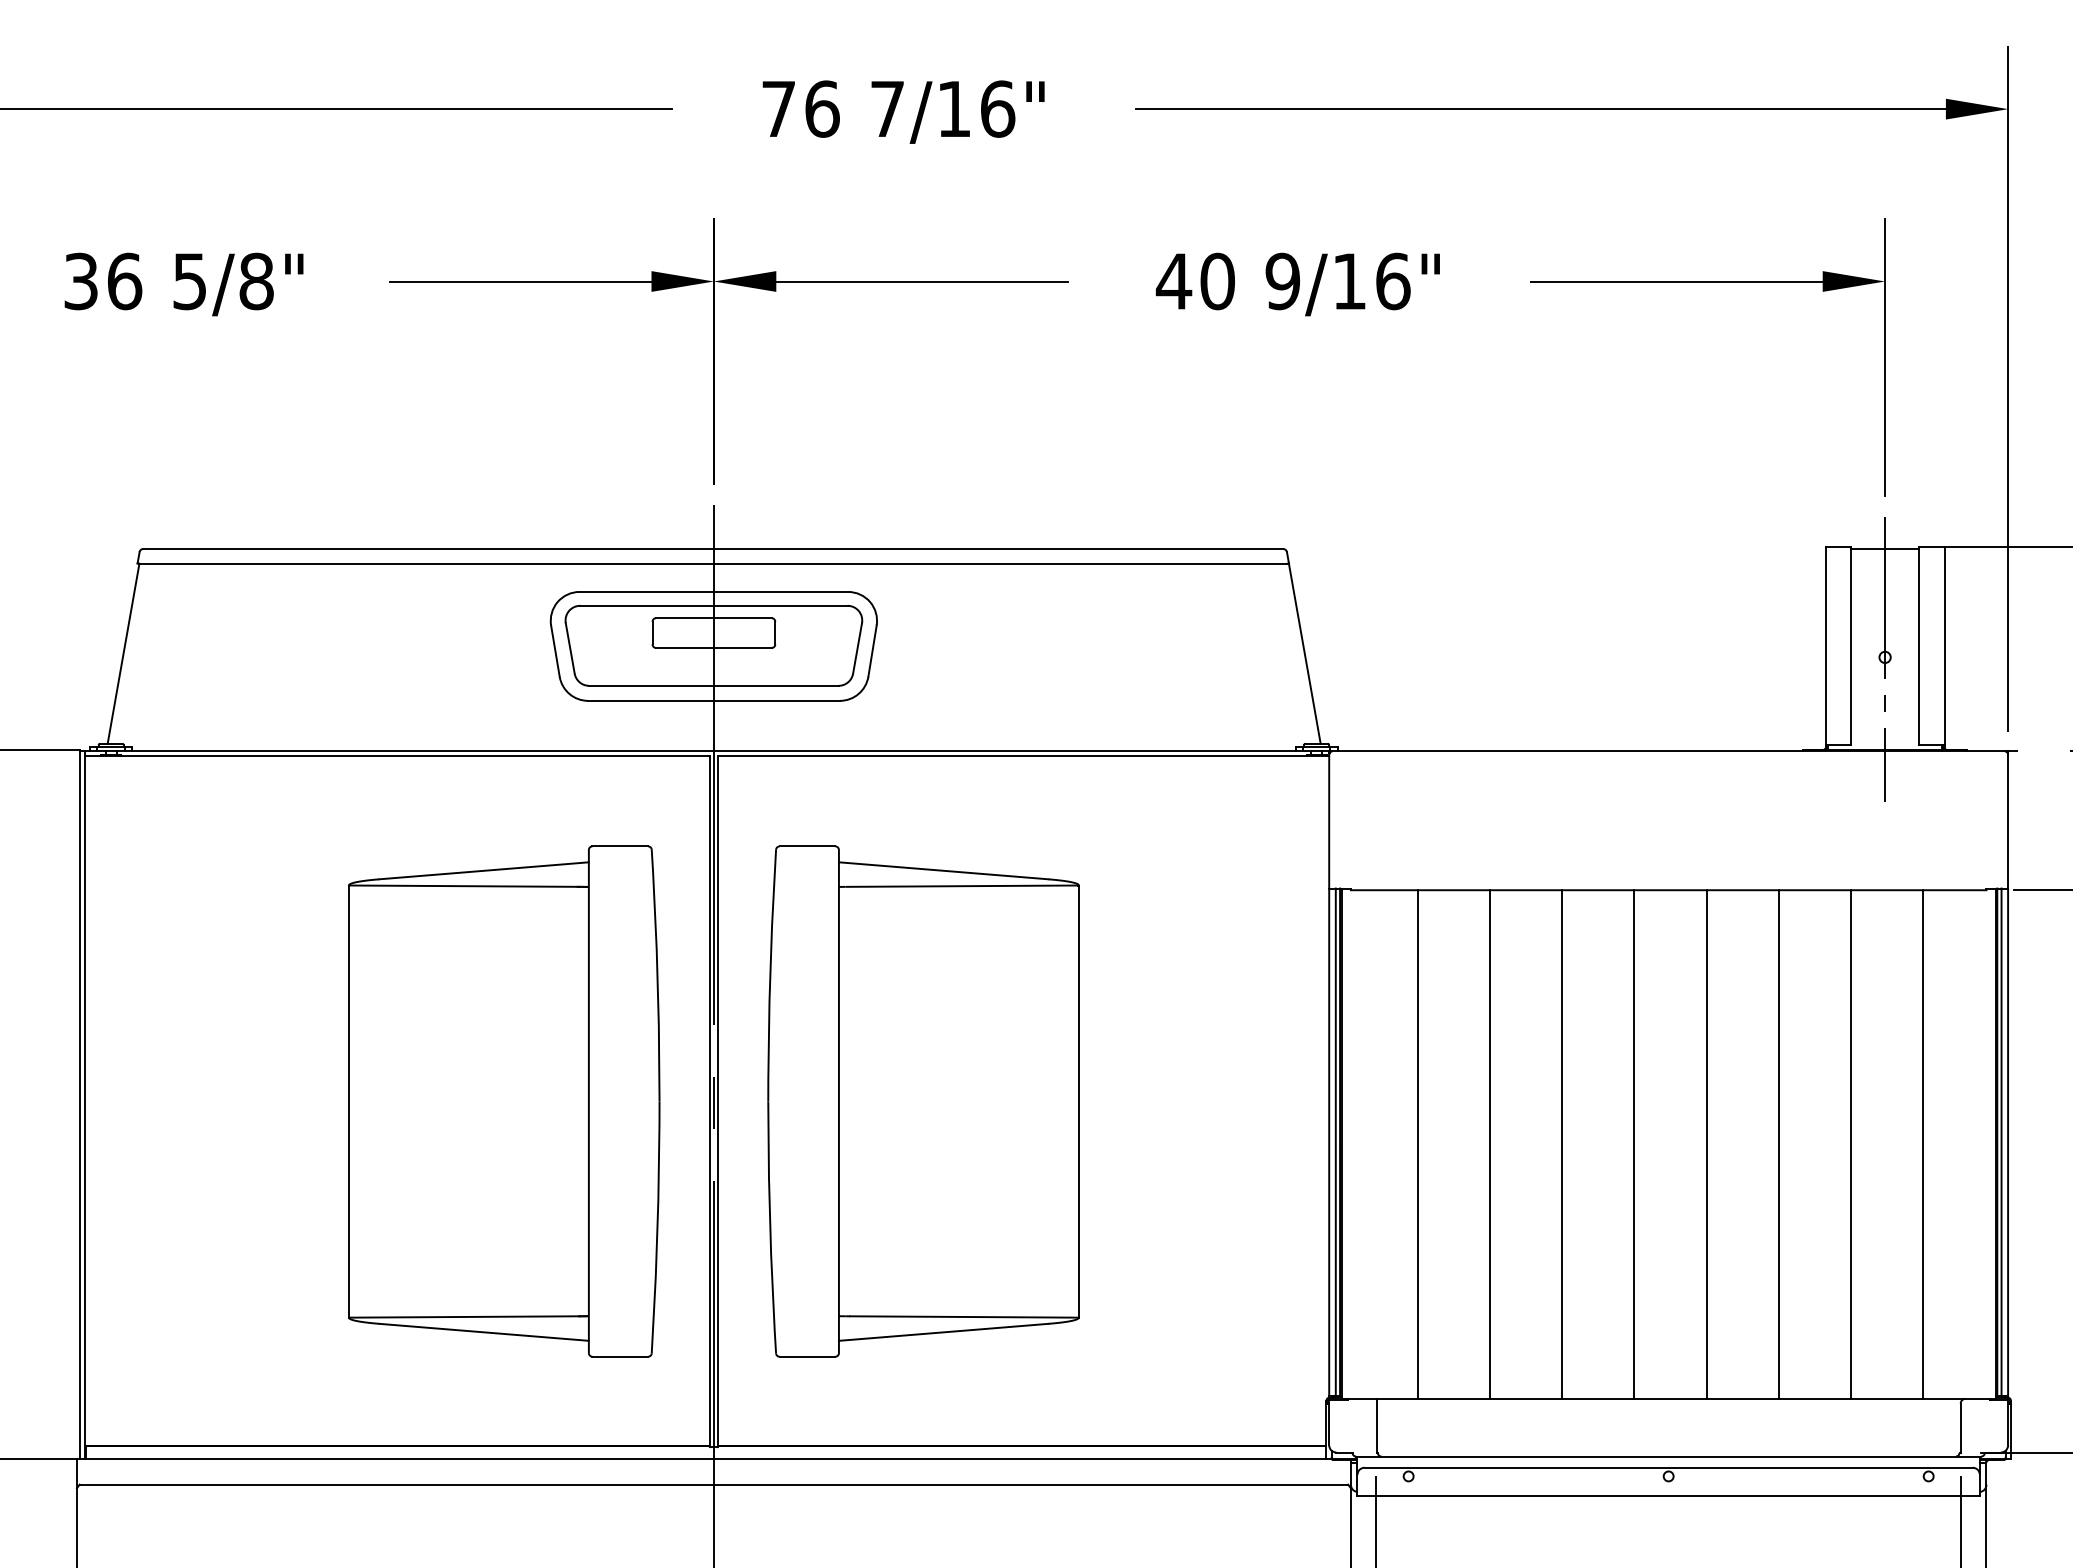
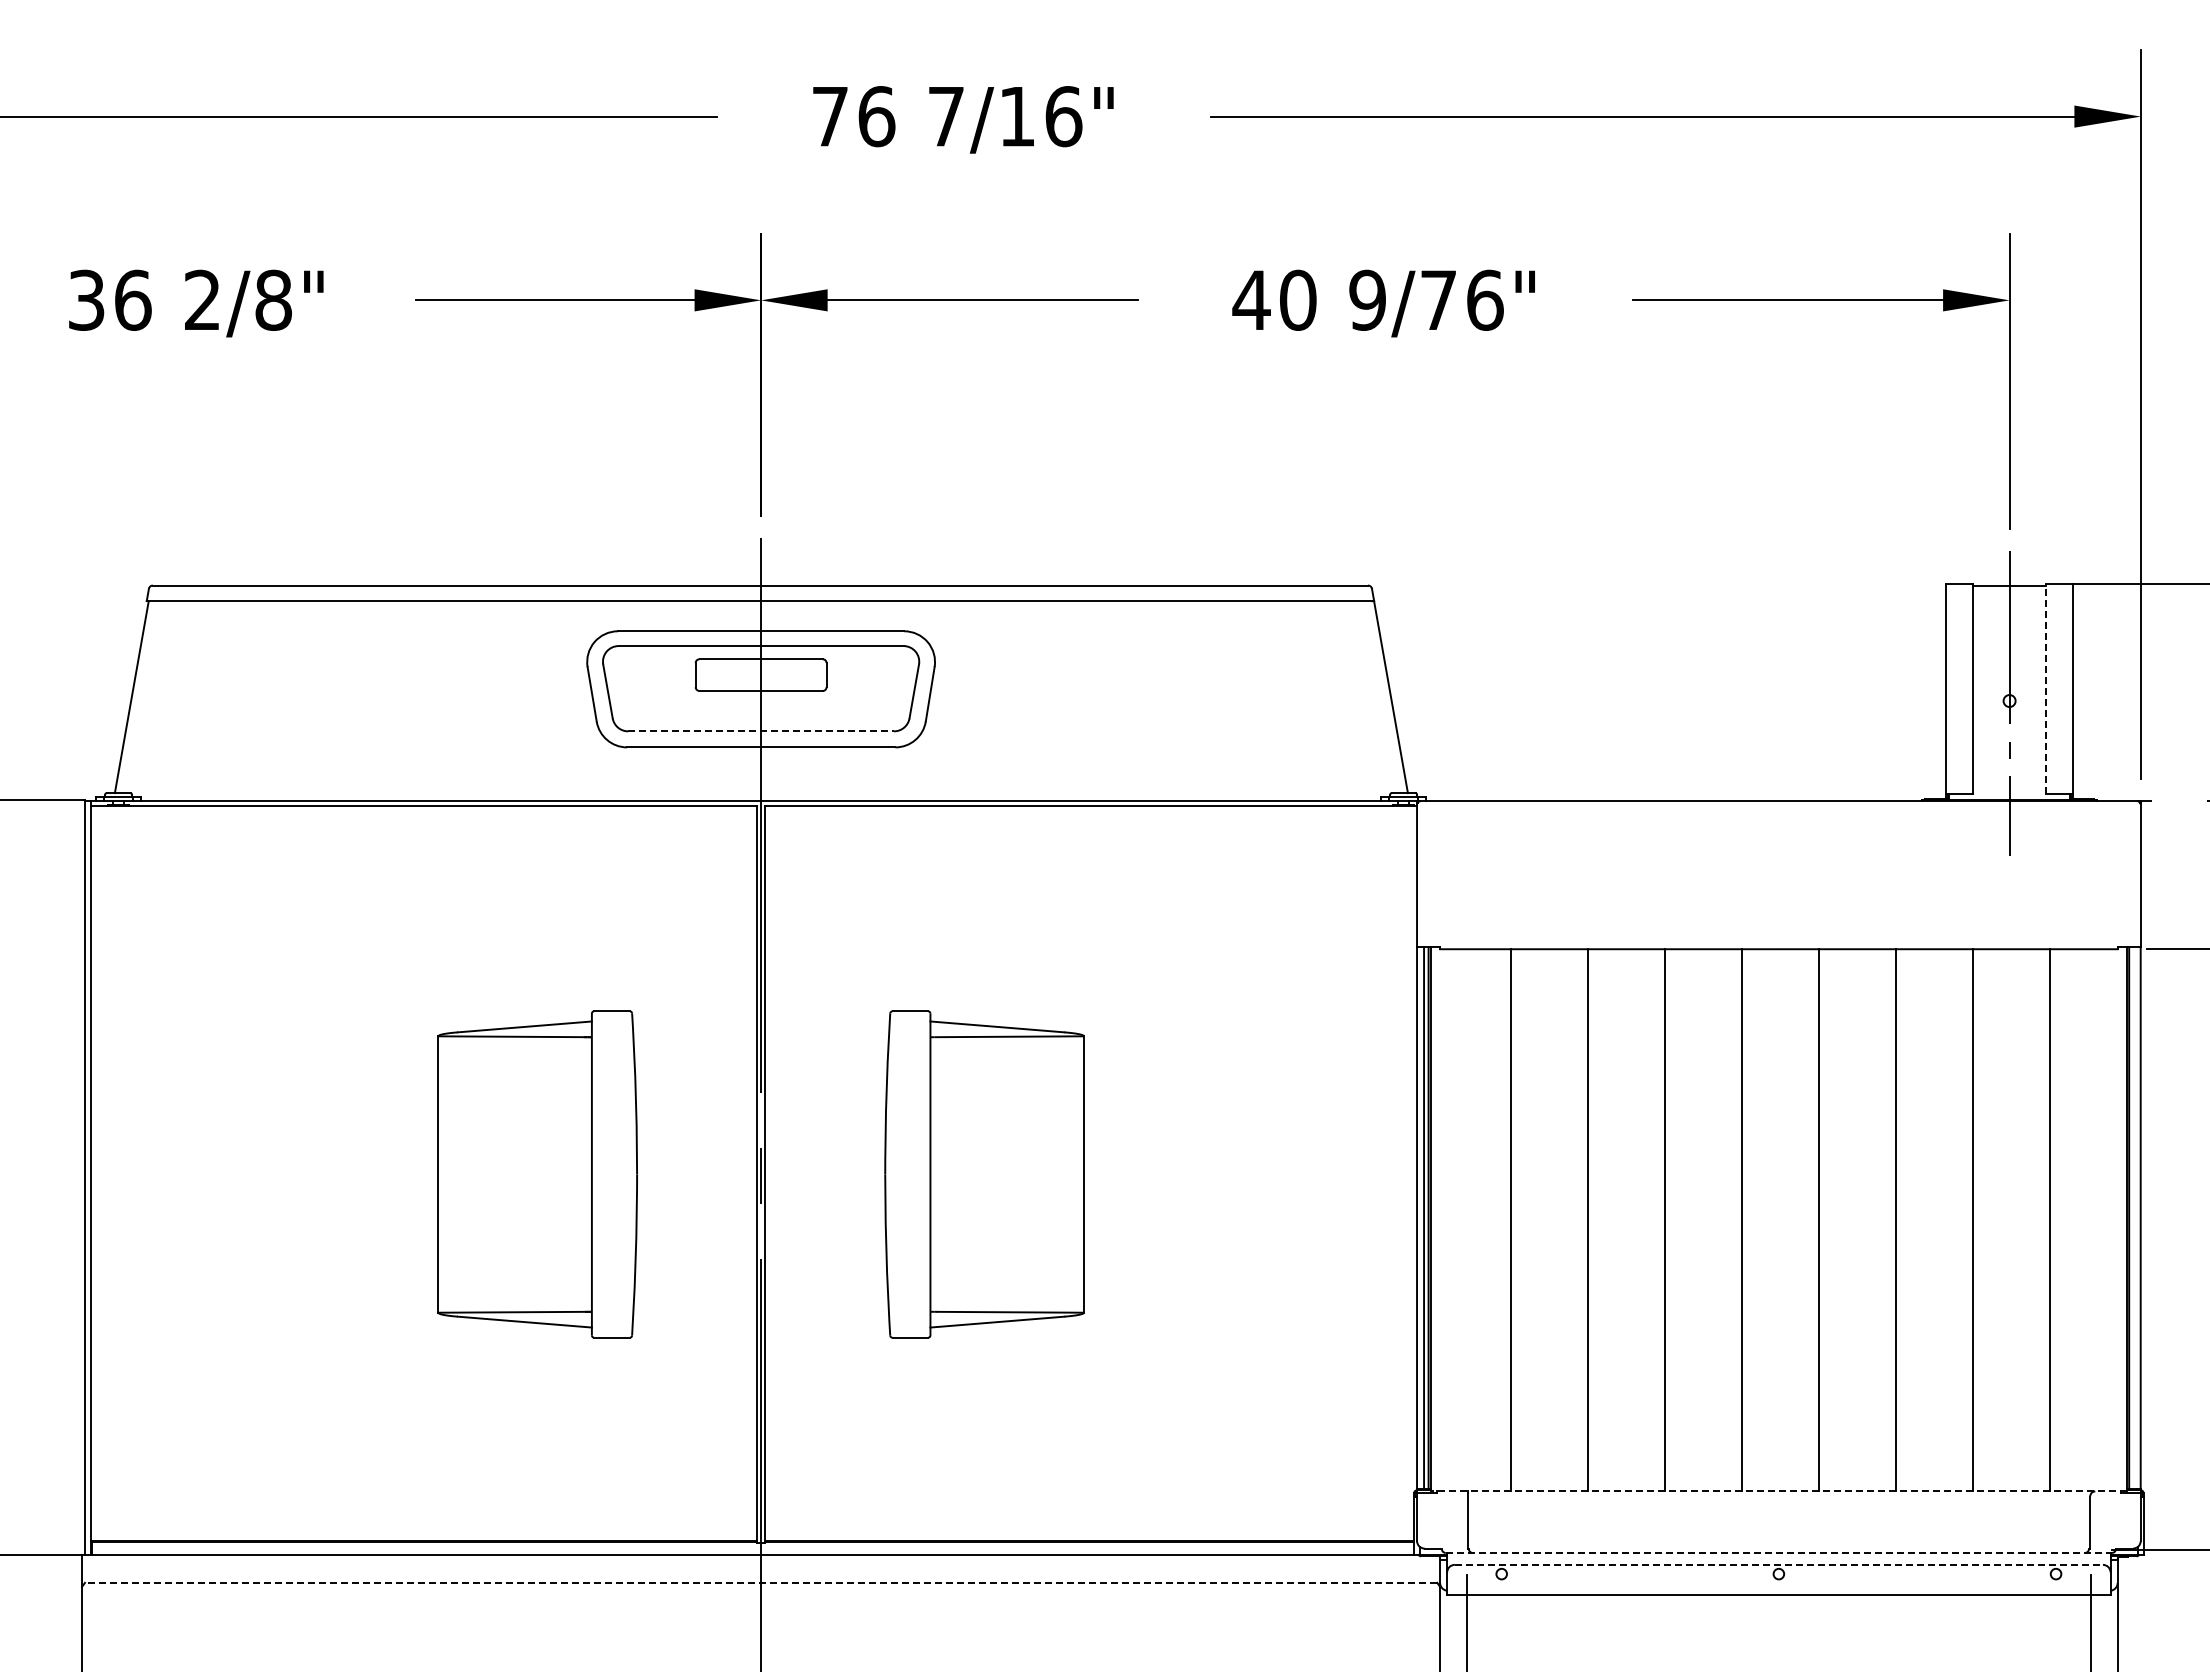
text: (189, 280) -> (202, 299), 5/8" -> 2/8"
text: (1349, 280) -> (1438, 299), 9/16" -> 9/76"
line: (1919, 645) -> (2046, 688), solid -> dashed
line: (714, 685) -> (761, 731), solid -> dashed
part: (504, 1101) -> (537, 1174), size x0.6
part: (923, 1101) -> (984, 1174), size x0.6
line: (2001, 1141) -> (2133, 1217), removed
line: (1668, 1398) -> (1778, 1491), solid -> dashed
line: (1669, 1456) -> (1779, 1552), solid -> dashed
line: (1669, 1467) -> (1779, 1564), solid -> dashed
line: (713, 1484) -> (760, 1582), solid -> dashed

